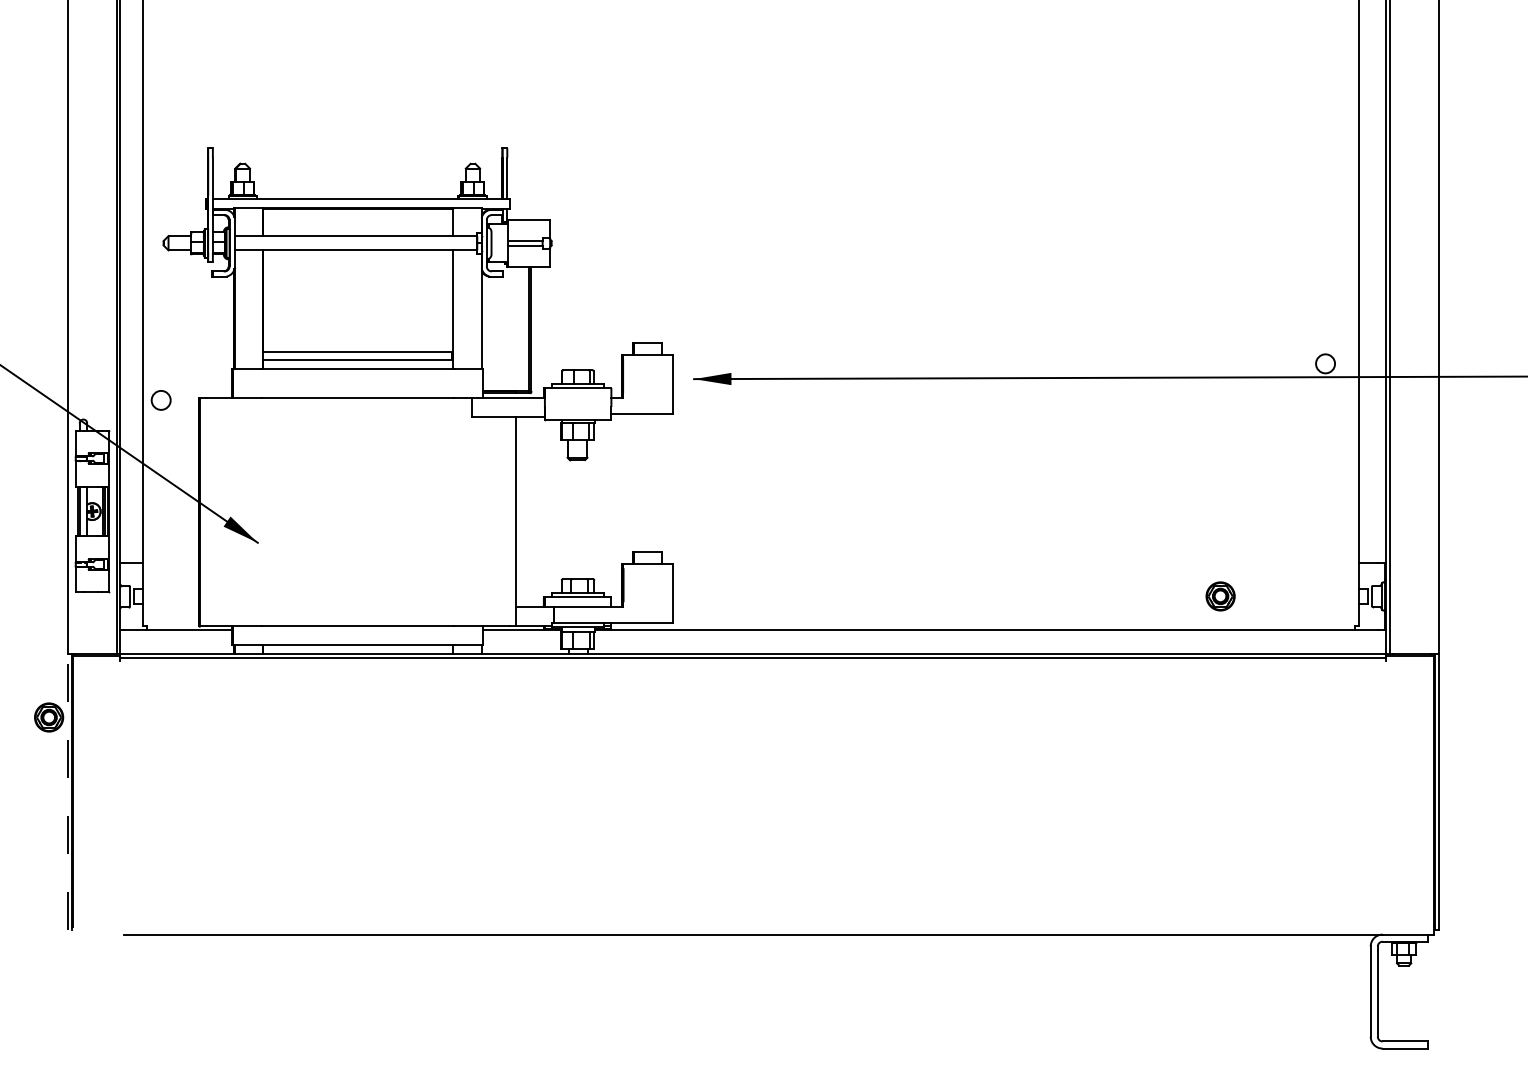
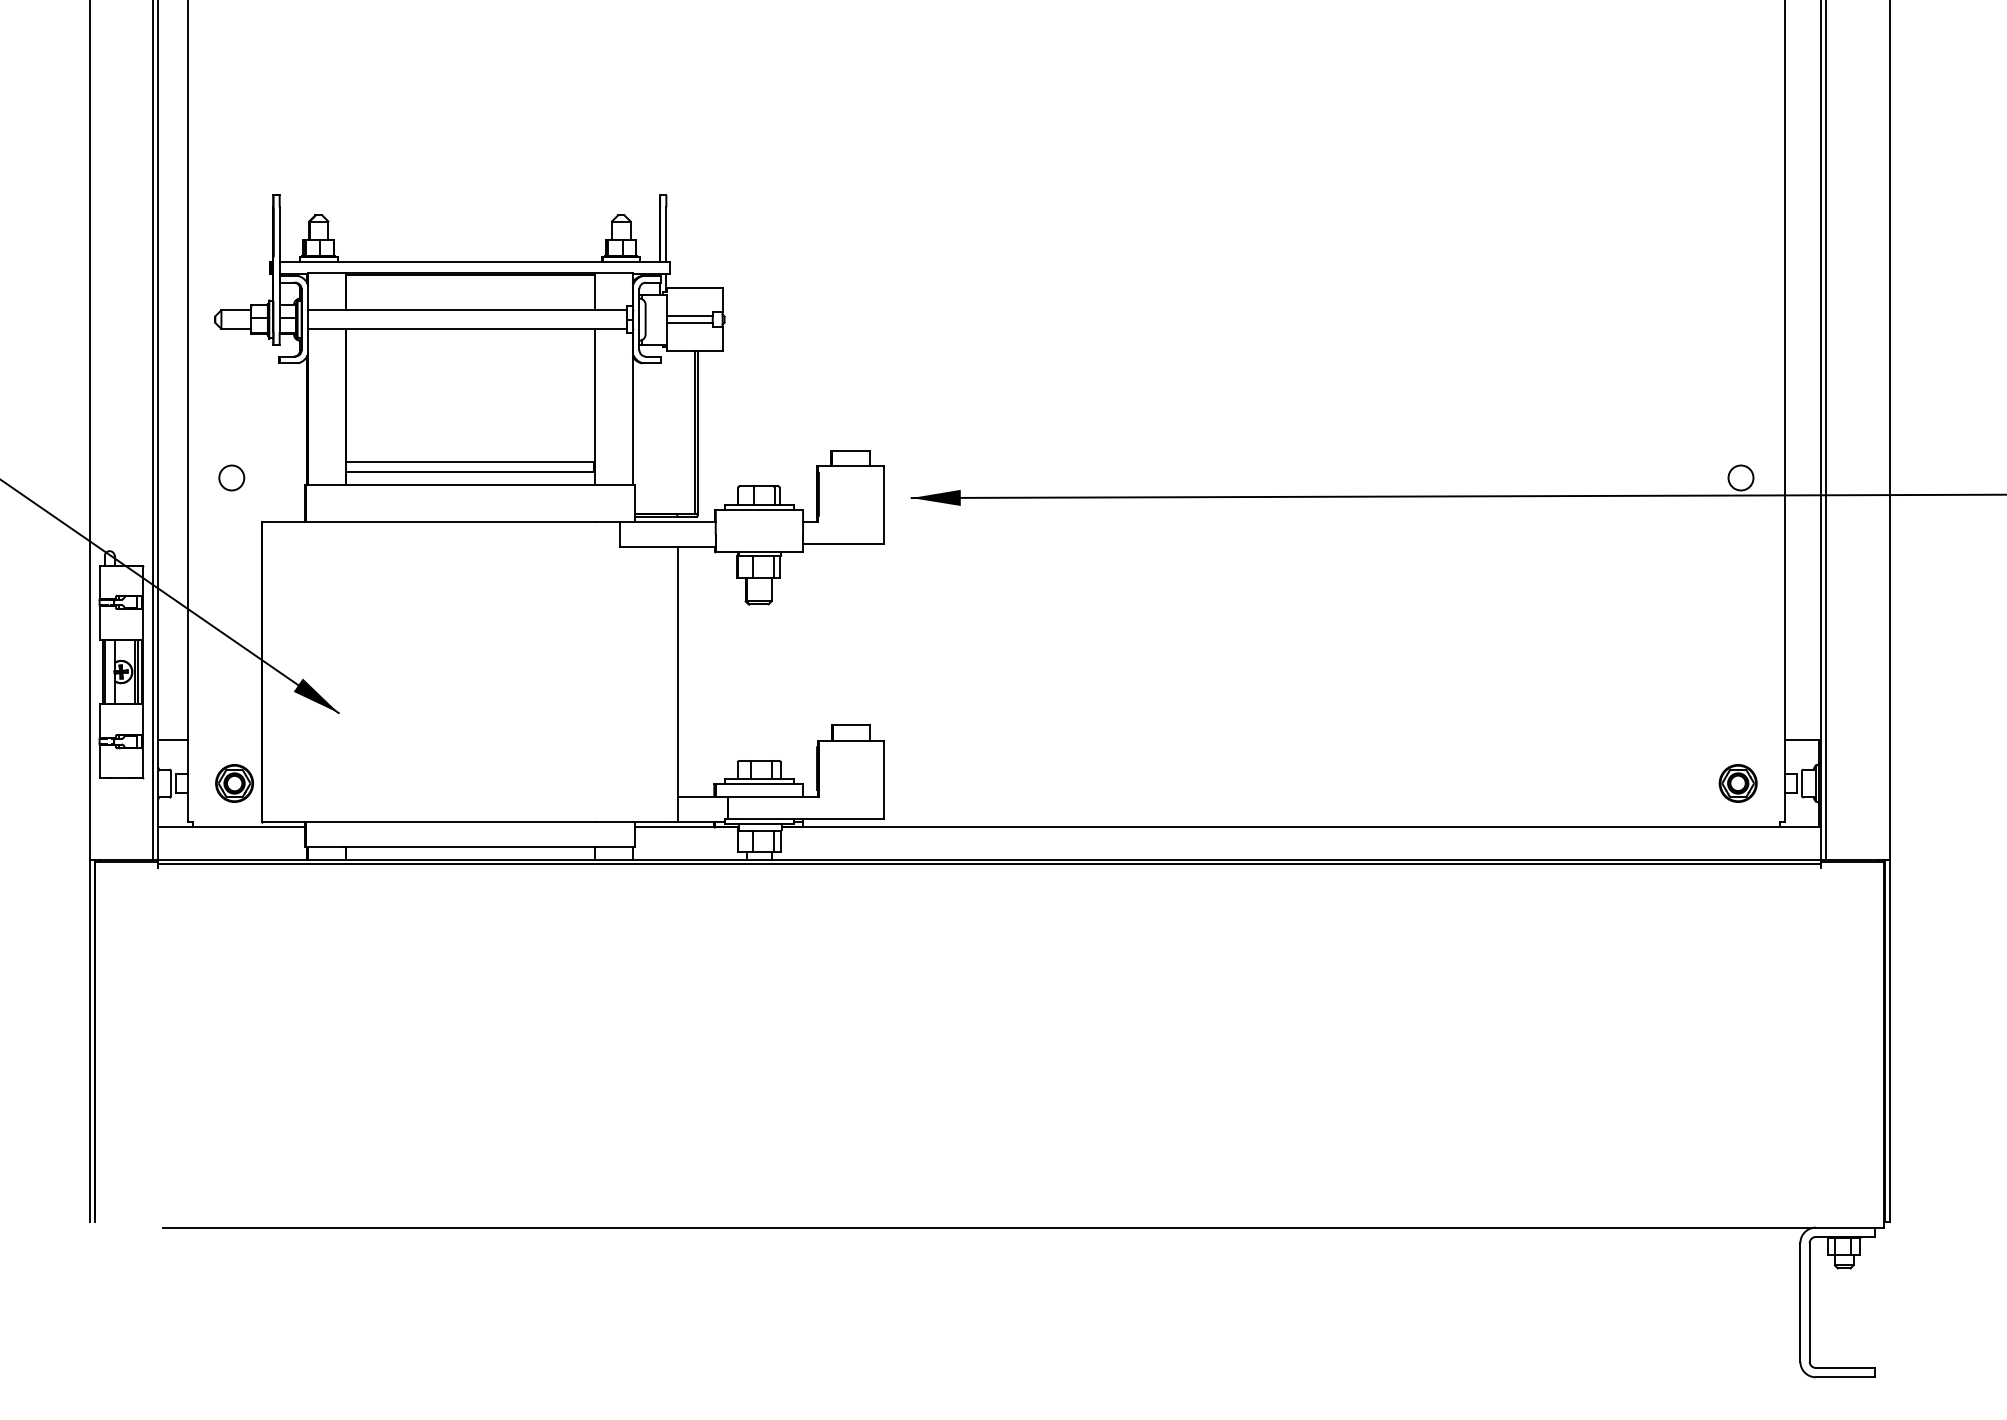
circle: (160, 400) -> (231, 477), moved
part: (1220, 596) -> (1737, 783), moved
part: (49, 717) -> (234, 783), moved
line: (68, 792) -> (89, 1040), dashed -> solid

